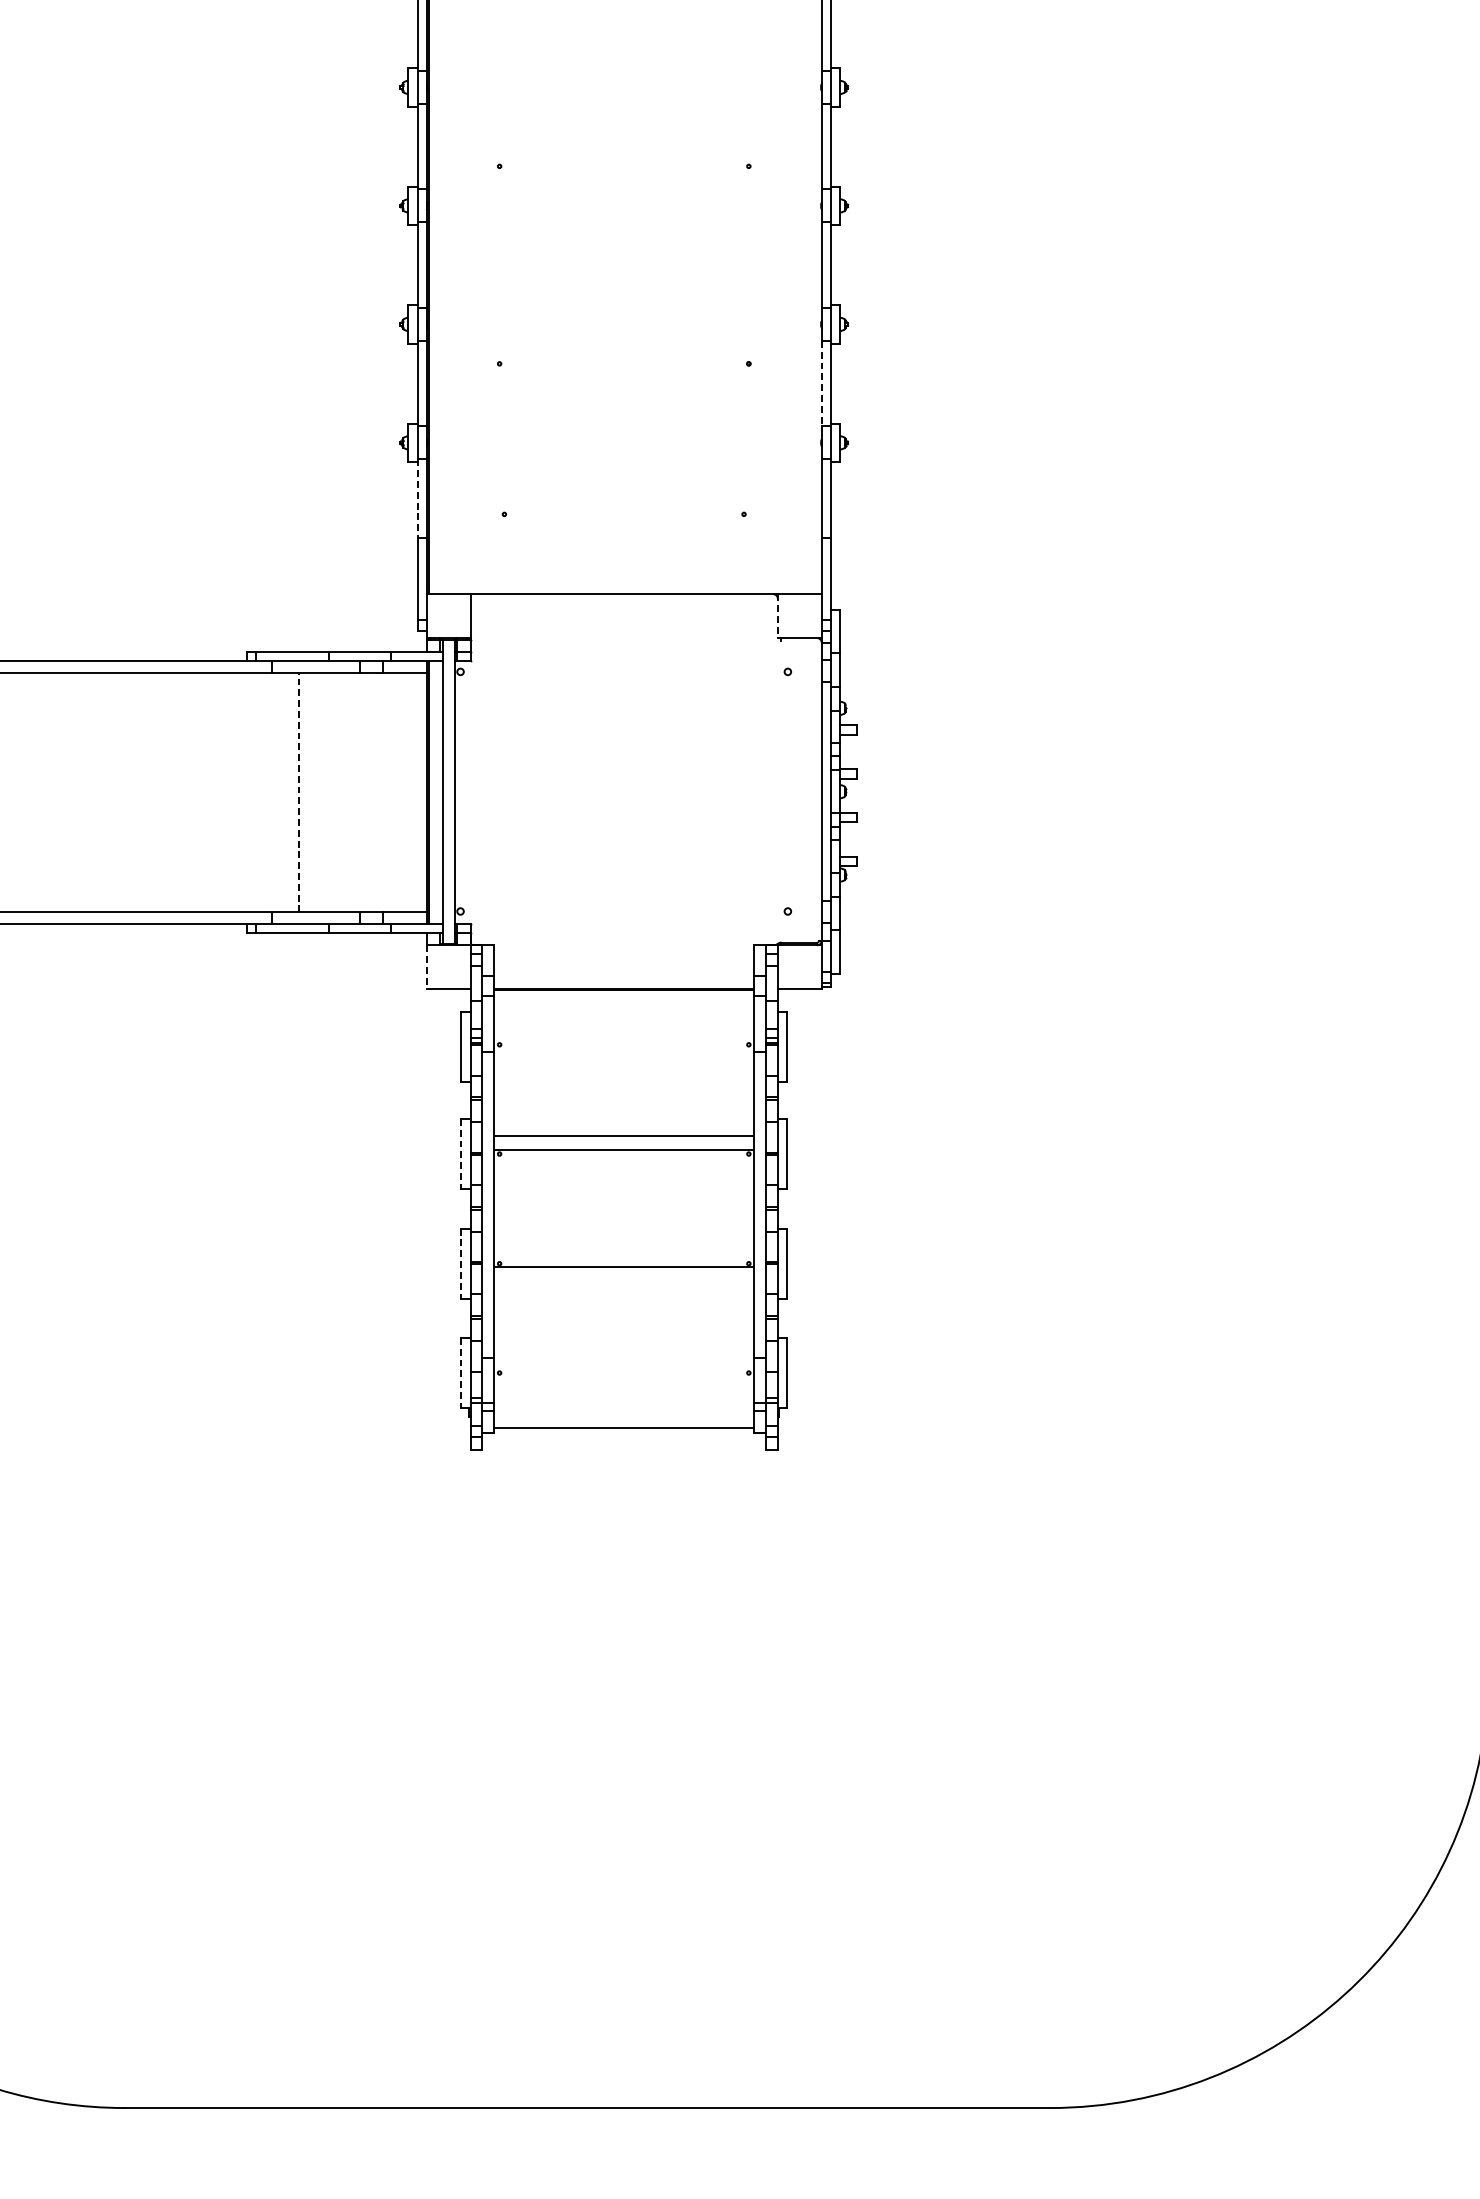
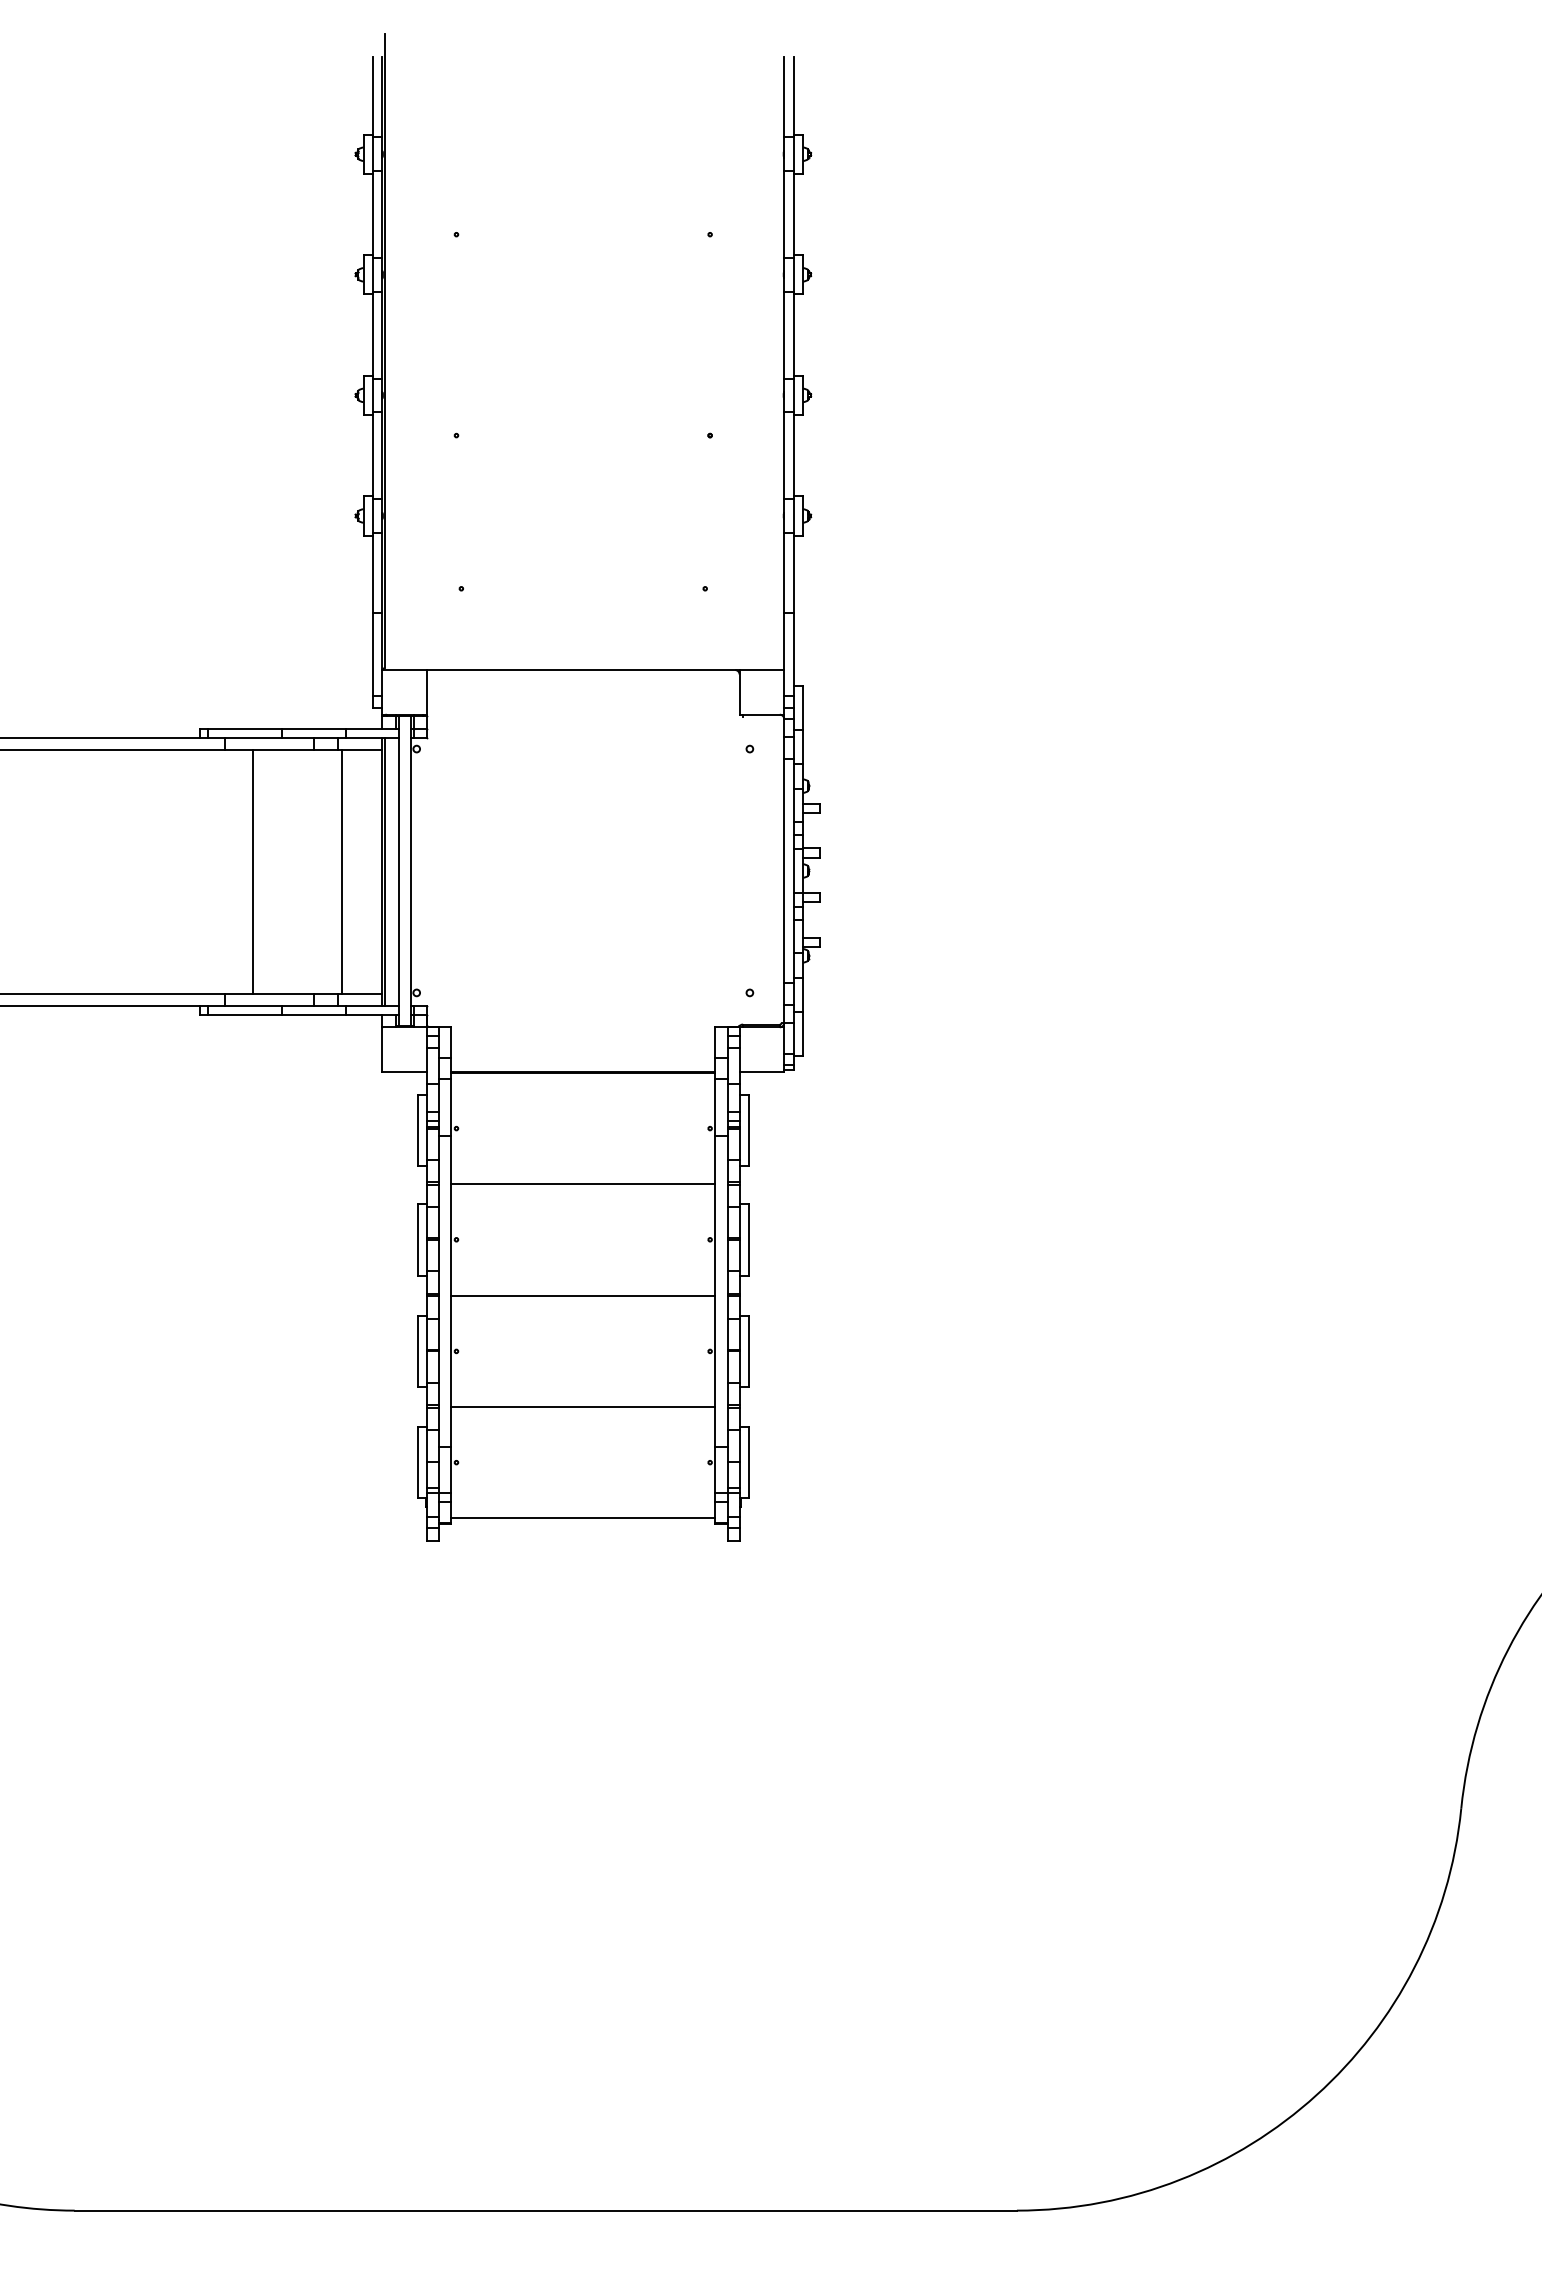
line: (821, 384) -> (784, 456), dashed -> solid
line: (417, 499) -> (372, 573), dashed -> solid
line: (777, 616) -> (739, 692), dashed -> solid
line: (299, 792) -> (252, 871), dashed -> solid
line: (387, 792) -> (342, 871), added
line: (426, 968) -> (382, 1050), dashed -> solid
line: (624, 1136) -> (583, 1295), moved
line: (624, 1149) -> (583, 1184), moved
line: (461, 1153) -> (417, 1239), dashed -> solid
line: (461, 1263) -> (417, 1351), dashed -> solid
line: (624, 1266) -> (583, 1407), moved
line: (461, 1372) -> (417, 1462), dashed -> solid

